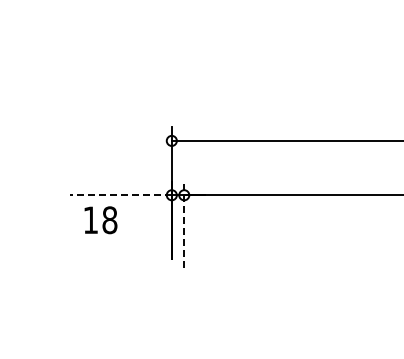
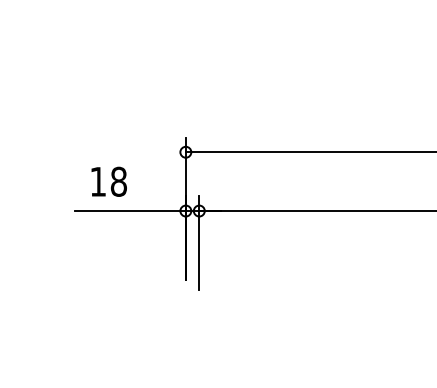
line: (120, 195) -> (130, 211), dashed -> solid
text: (100, 220) -> (108, 182), moved
line: (184, 224) -> (199, 242), dashed -> solid

